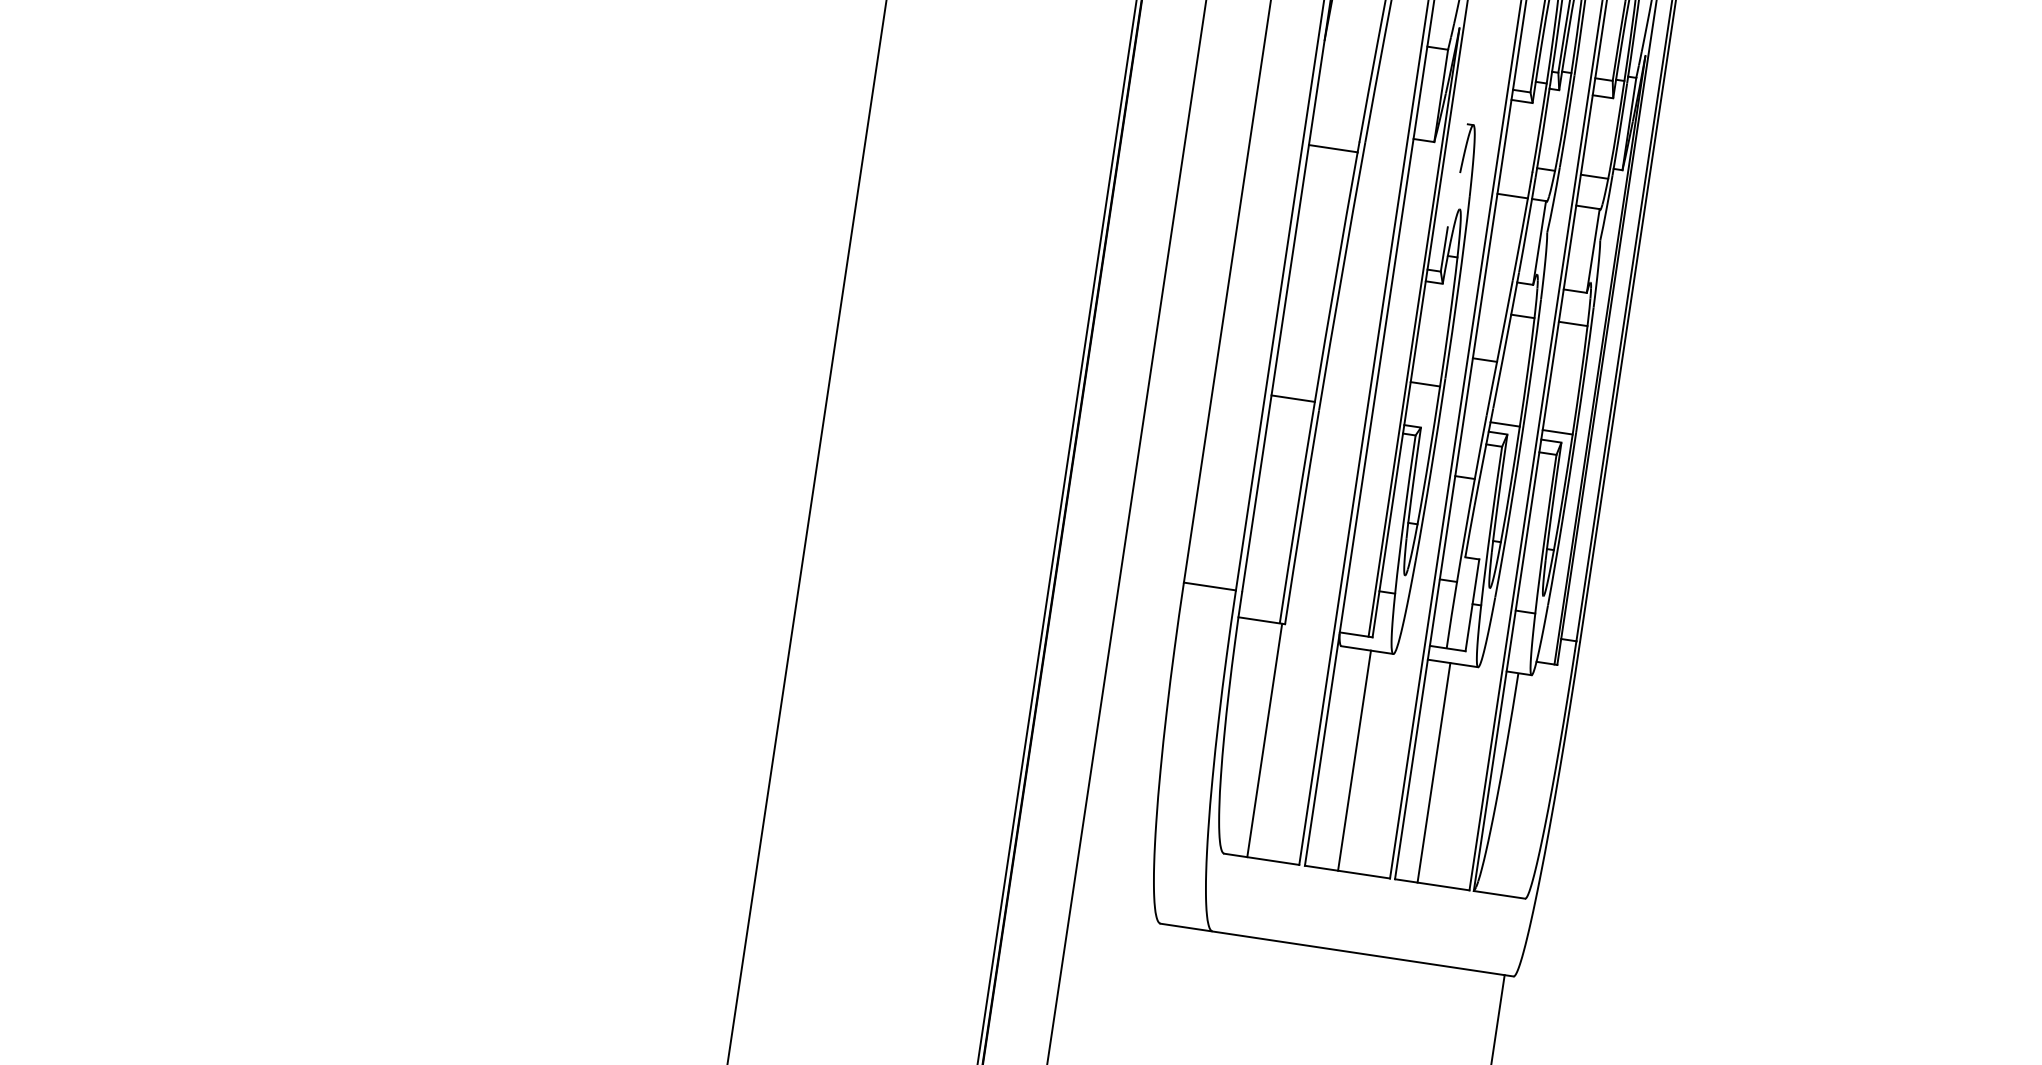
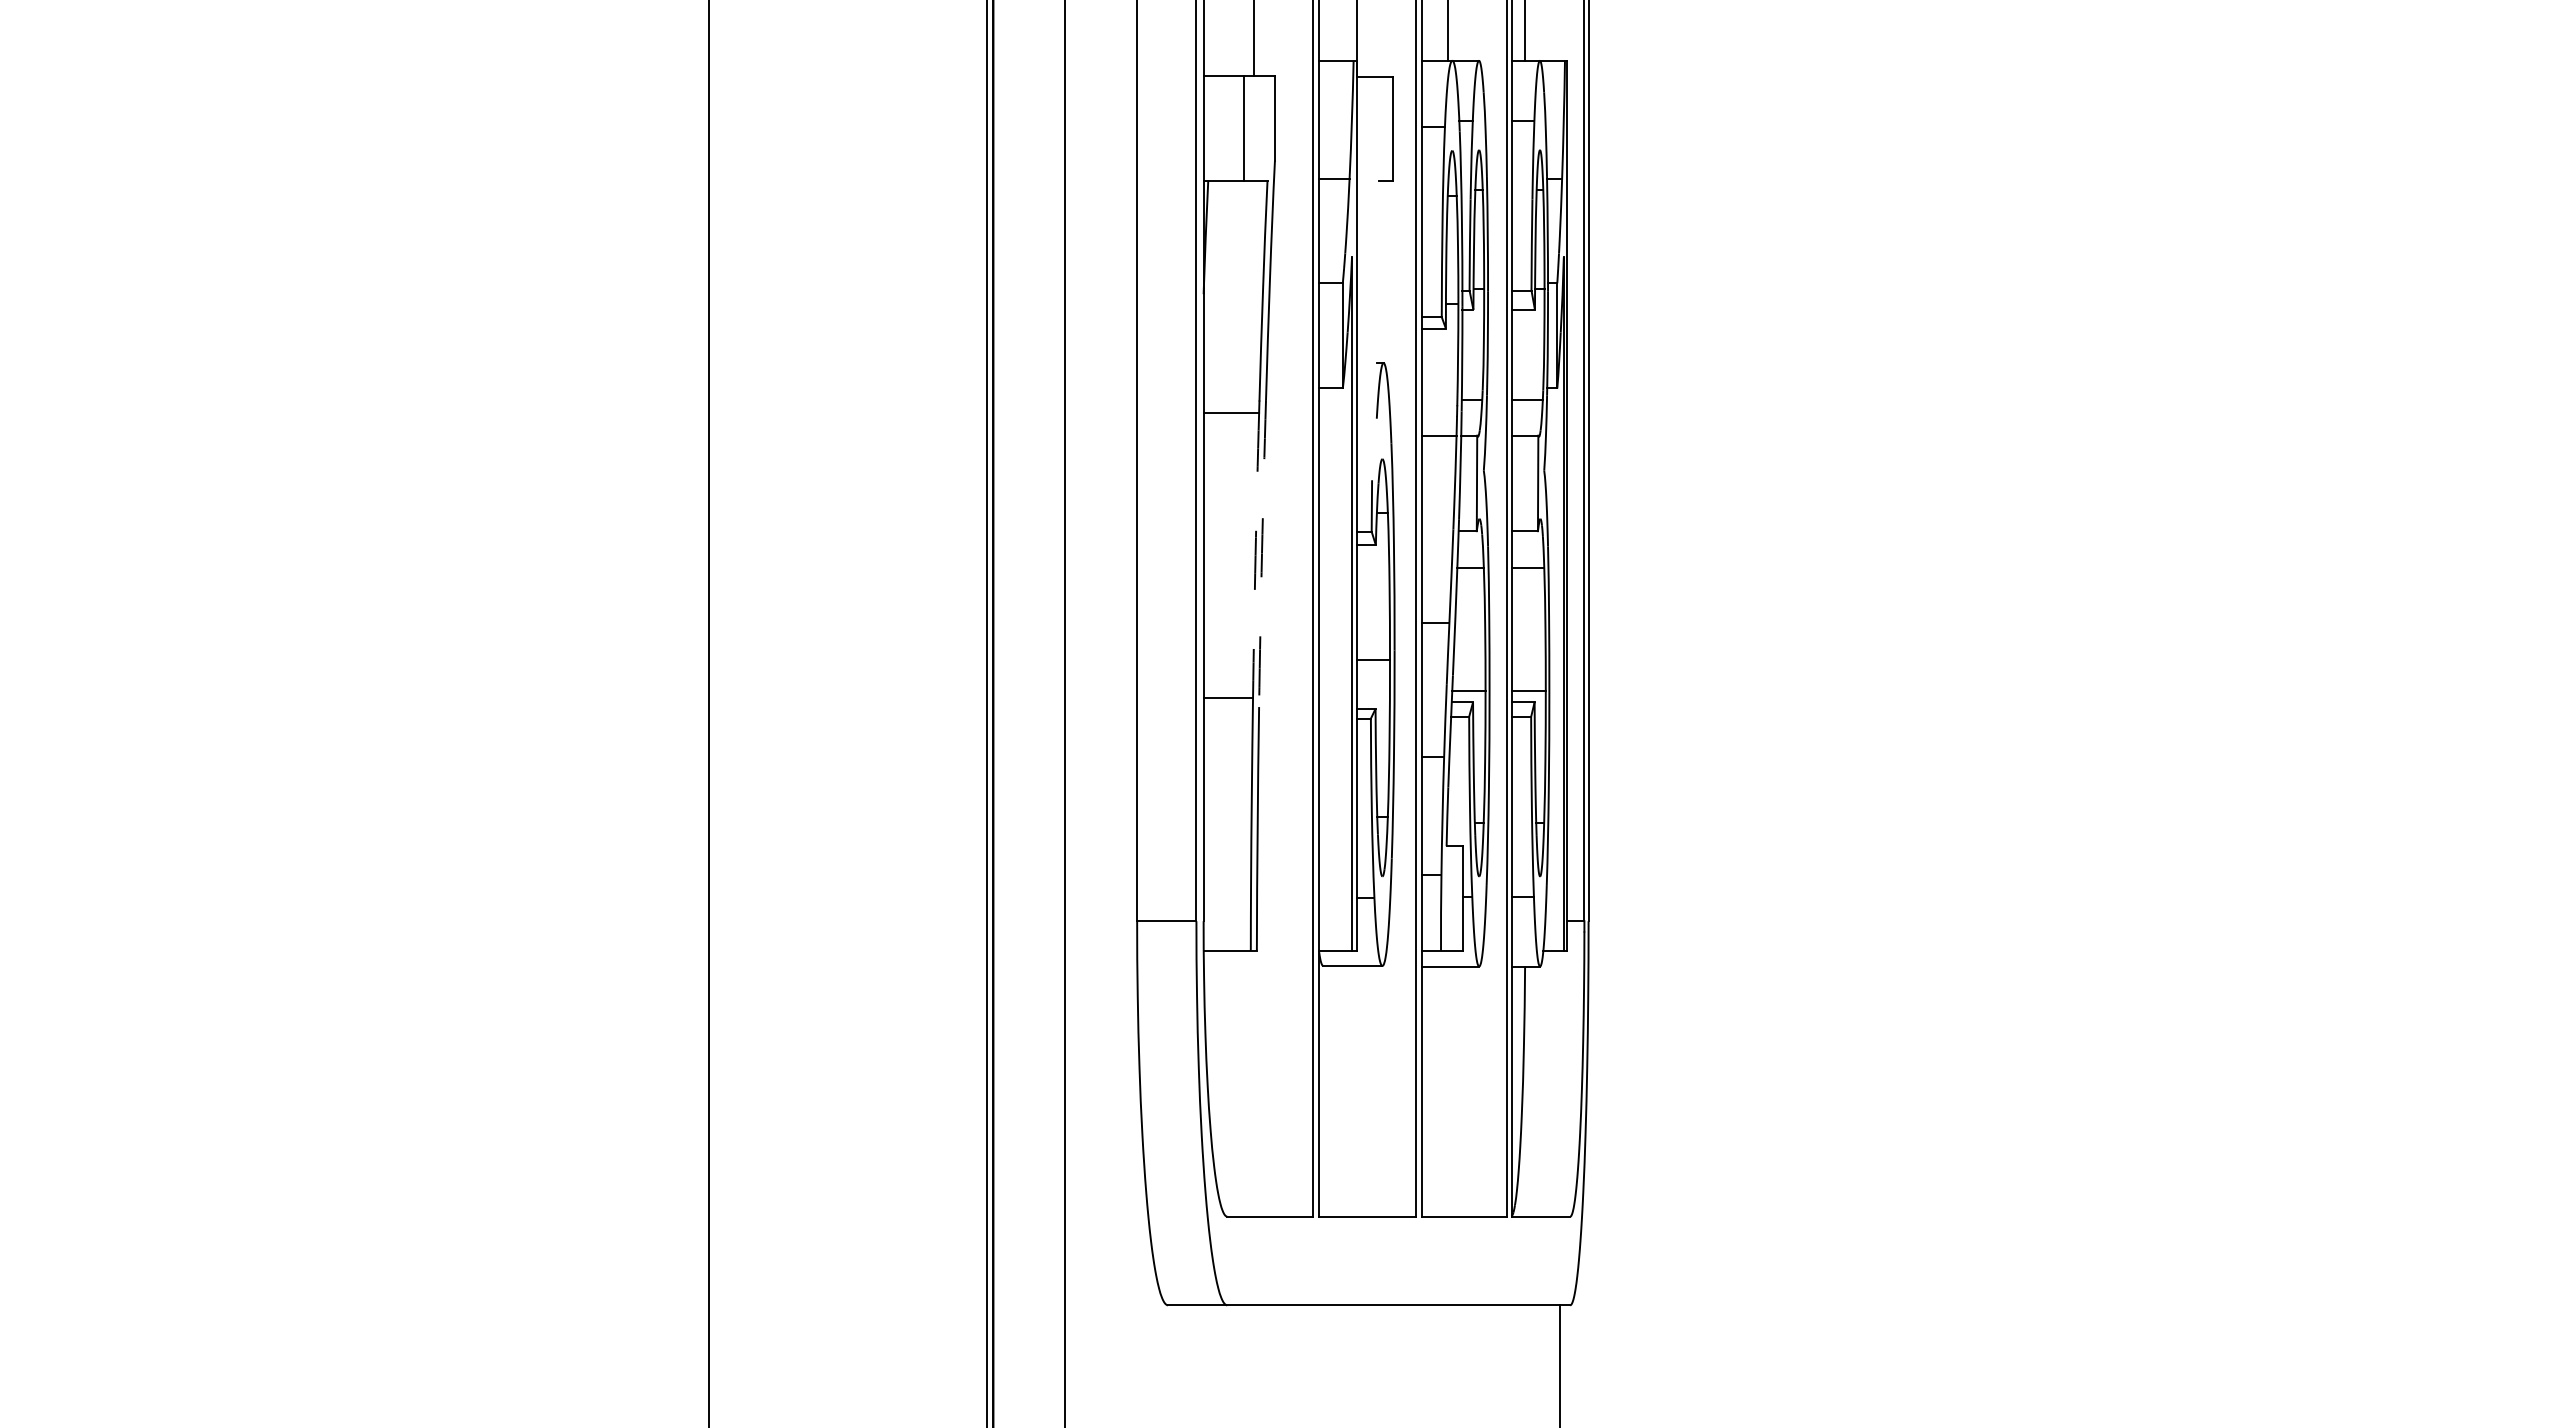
arc: (1342, 276) -> (1262, 553), solid -> dashed
arc: (1335, 277) -> (1255, 555), solid -> dashed
line: (1264, 740) -> (1253, 1083), removed
line: (1354, 759) -> (1356, 1090), removed
line: (1433, 772) -> (1447, 1091), removed

